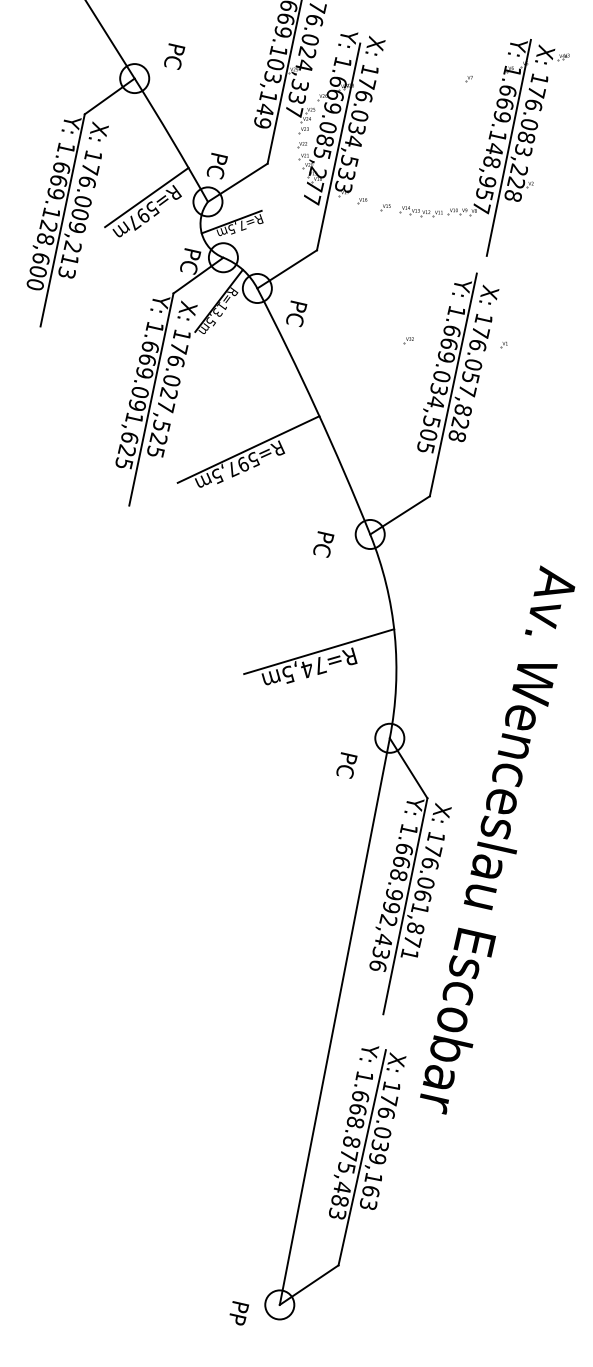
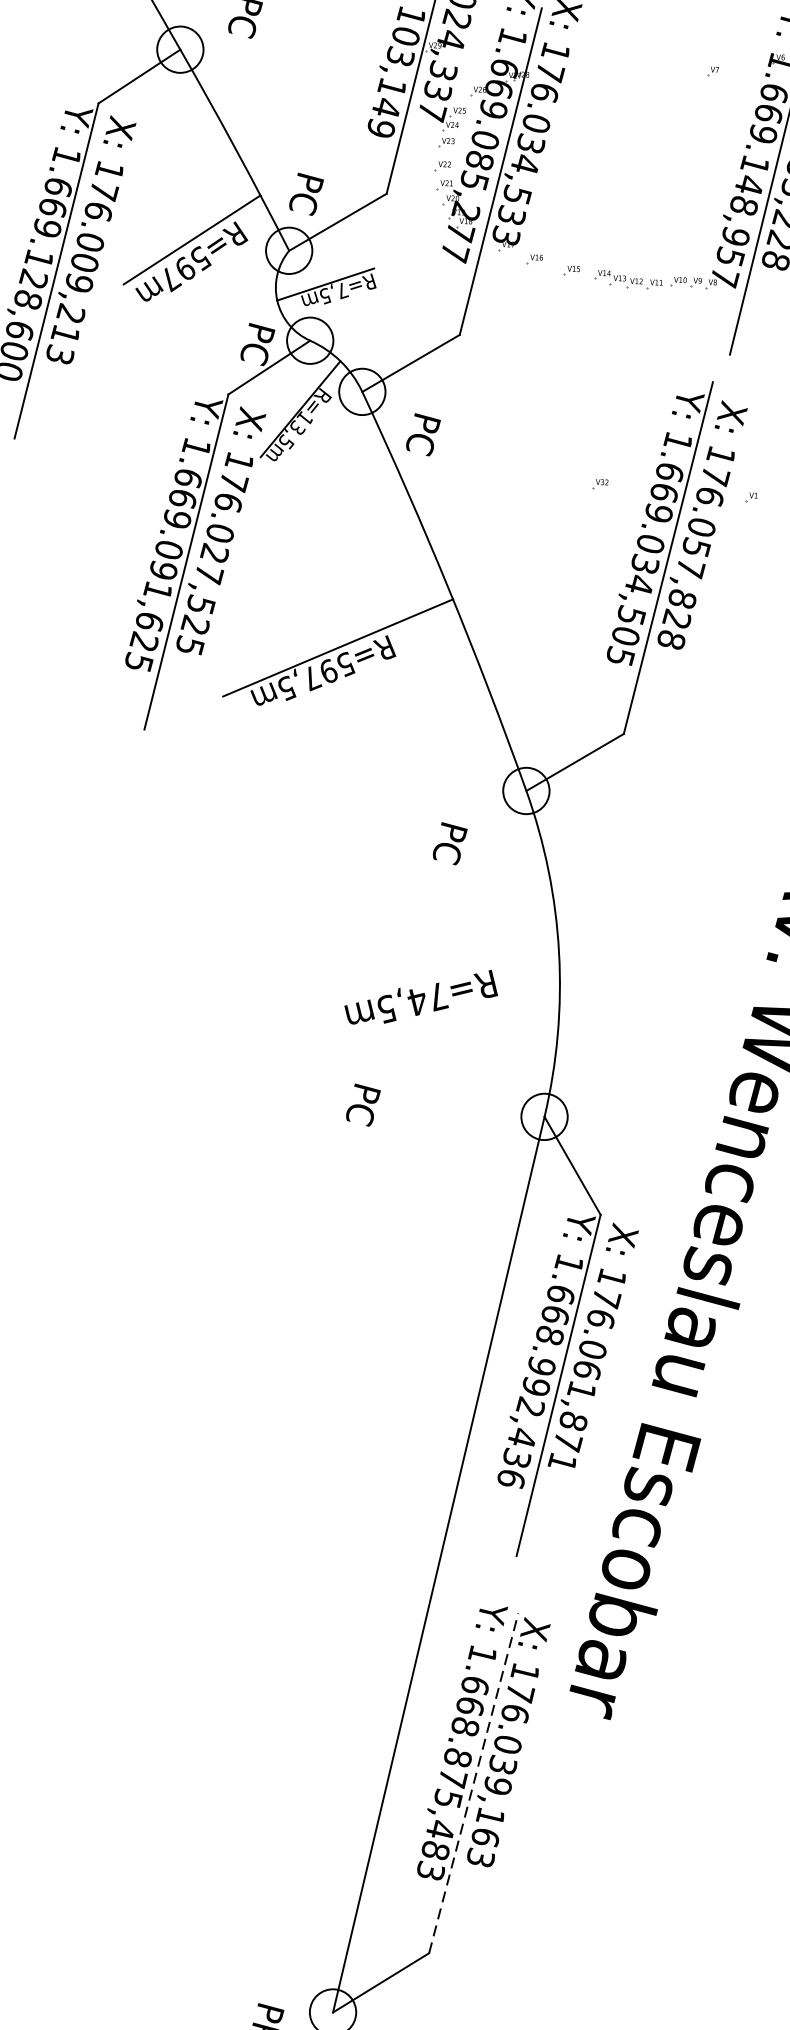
text: (323, 544) -> (449, 843), moved
line: (319, 651) -> (438, 974), removed
text: (346, 765) -> (362, 1105), moved
line: (362, 1157) -> (474, 1782), solid -> dashed

